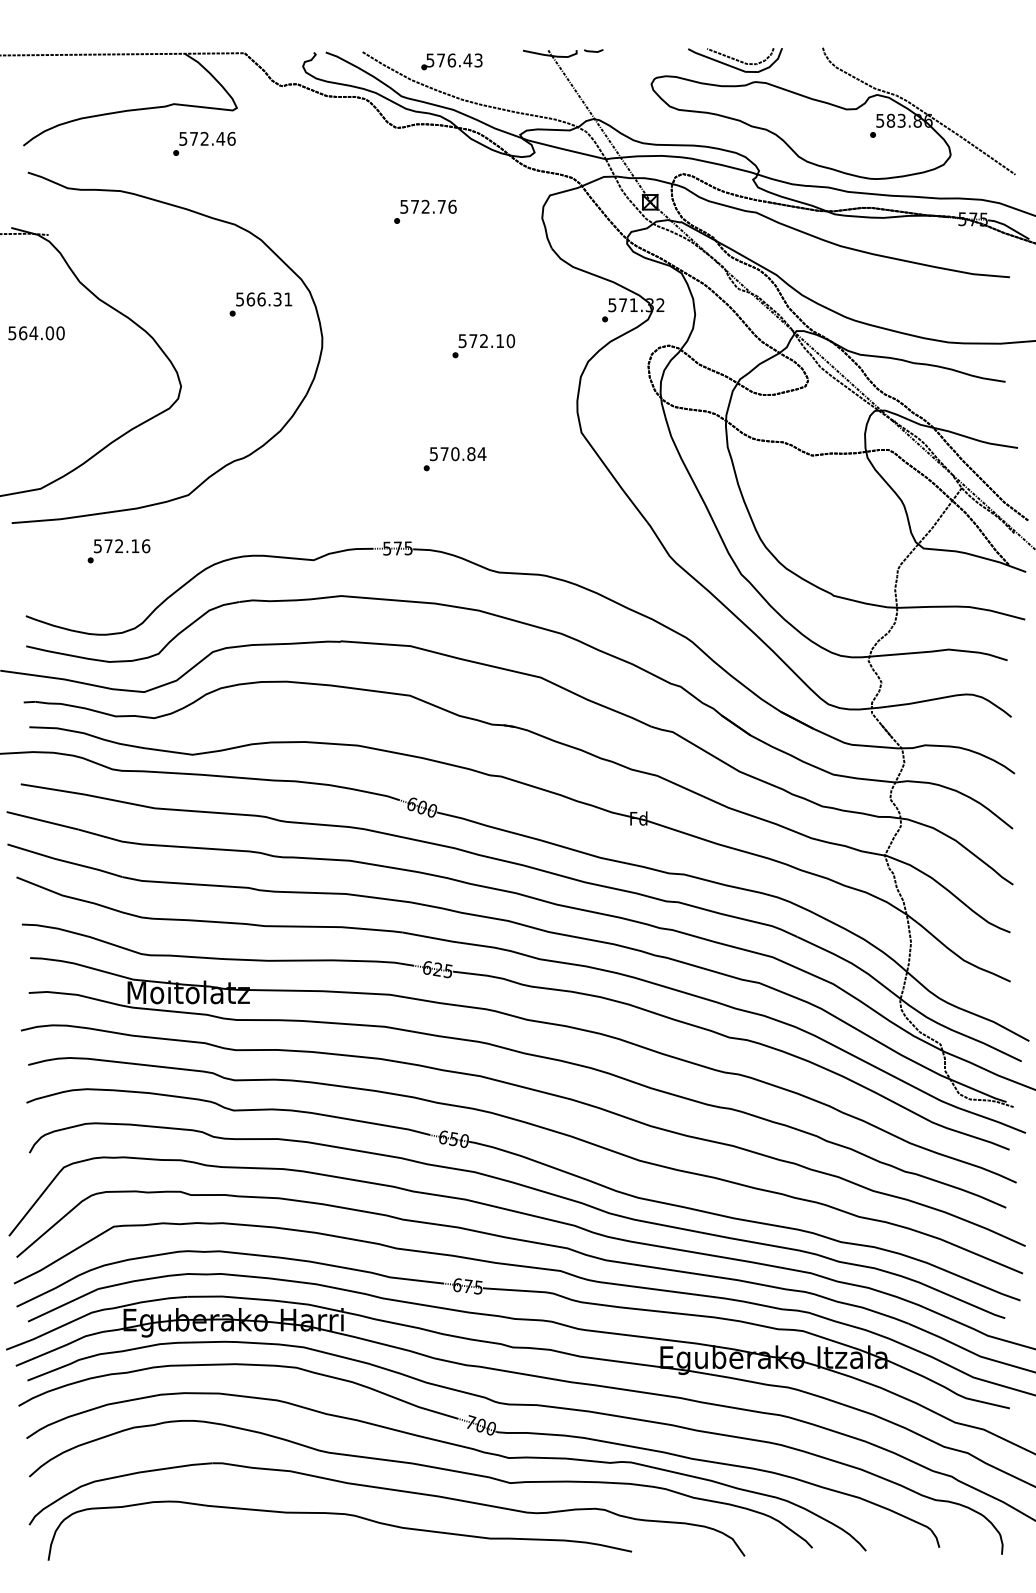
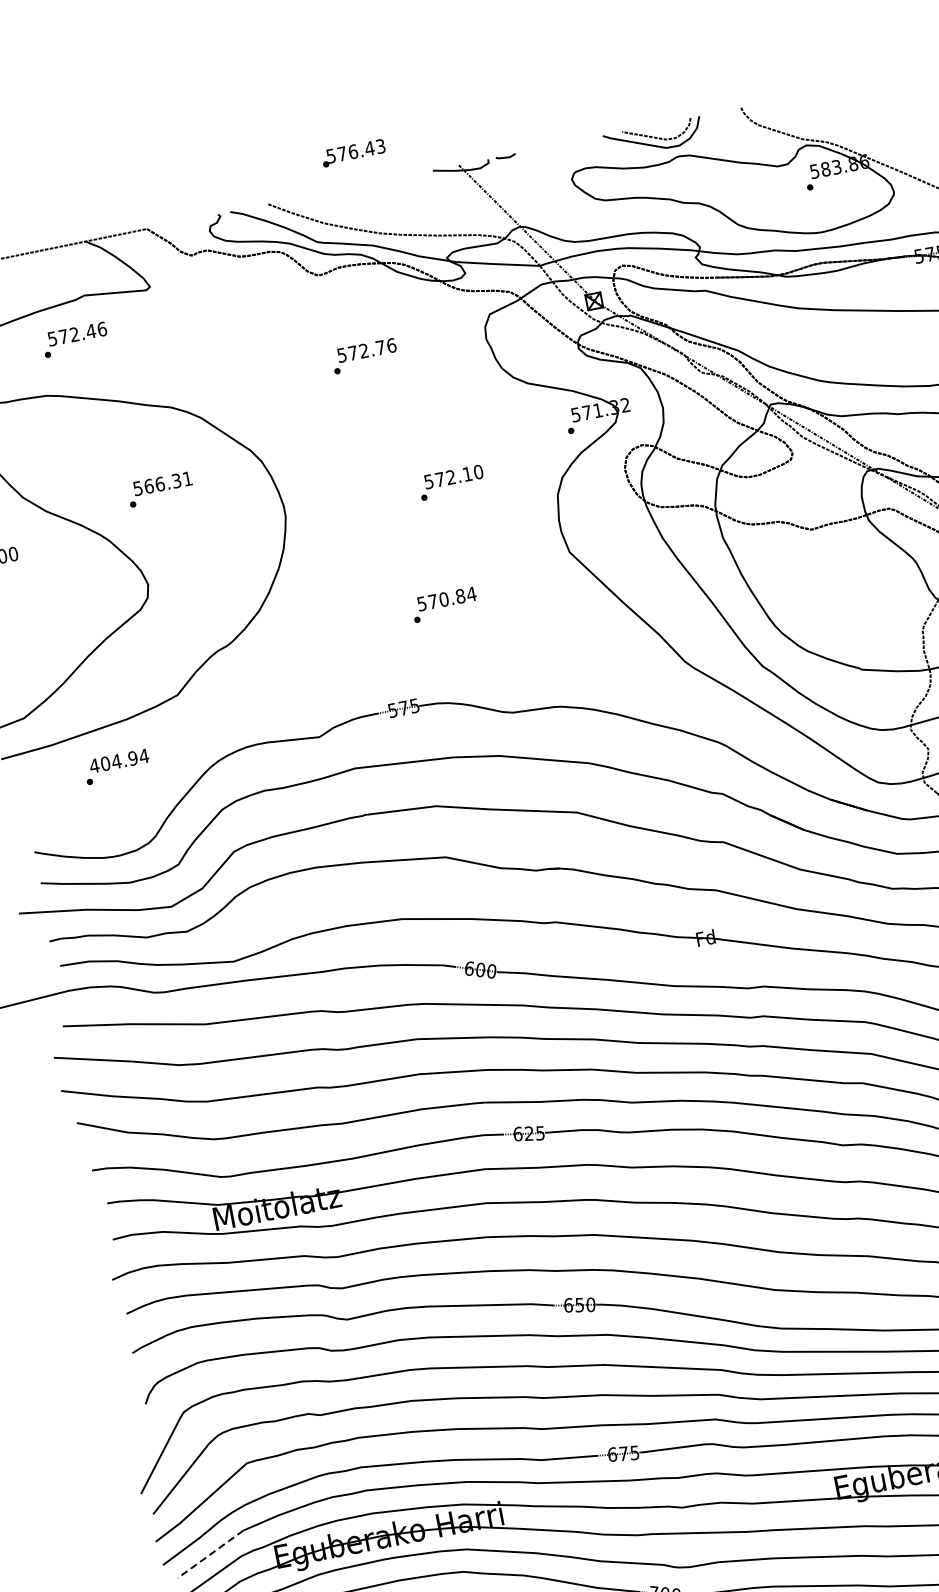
text: (451, 61) -> (353, 152), moved
text: (204, 143) -> (75, 339), moved
text: (260, 304) -> (160, 489), moved
text: (121, 546) -> (118, 761), 572.16 -> 404.94
line: (63, 1305) -> (211, 1554), solid -> dashed

